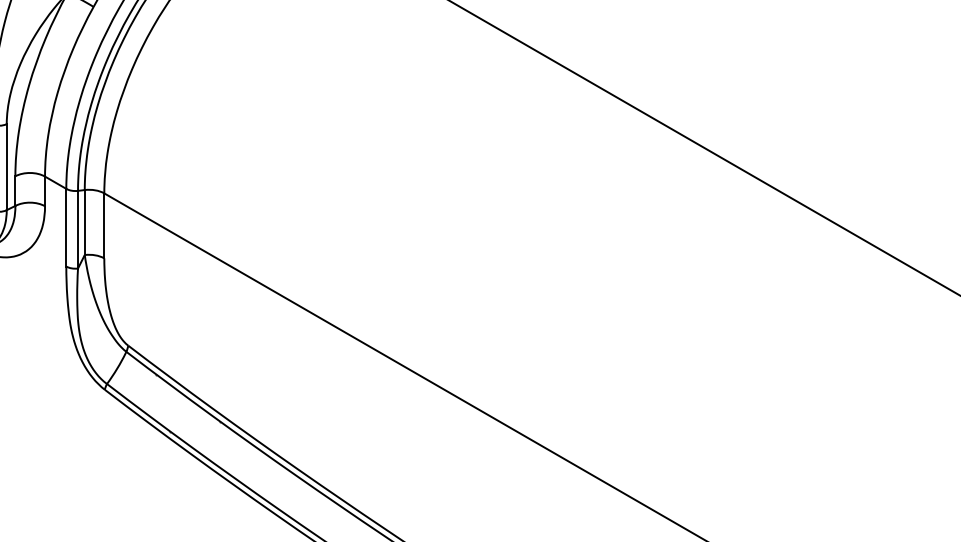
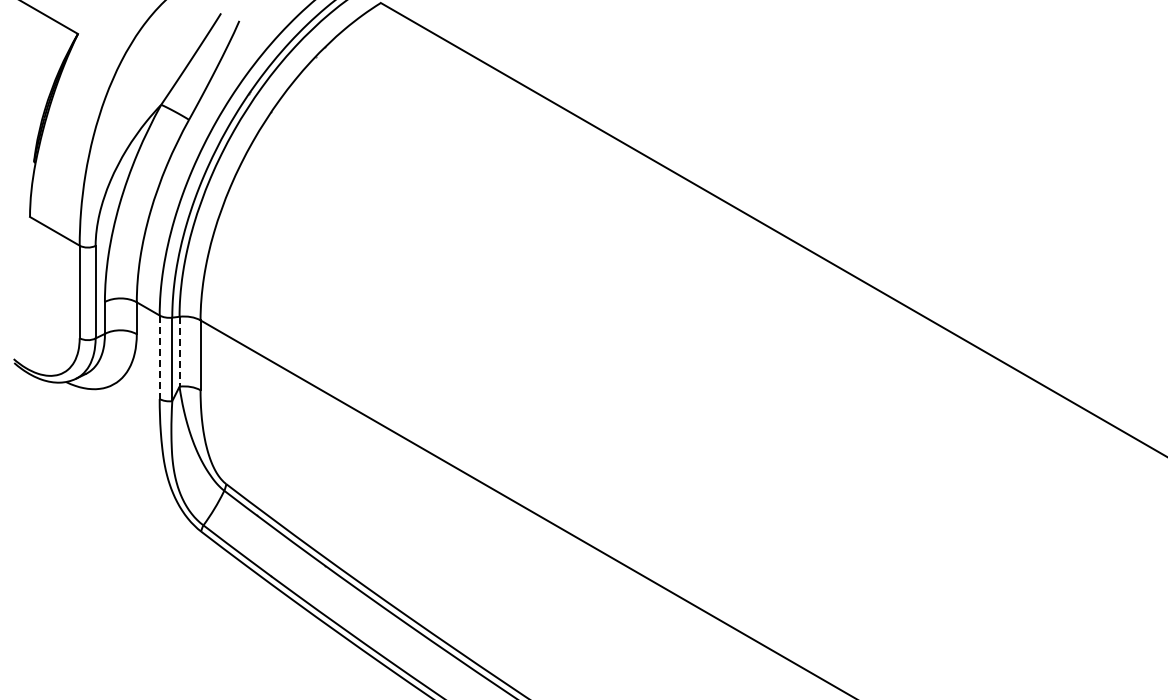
line: (84, 222) -> (179, 351), solid -> dashed
line: (66, 227) -> (159, 357), solid -> dashed

